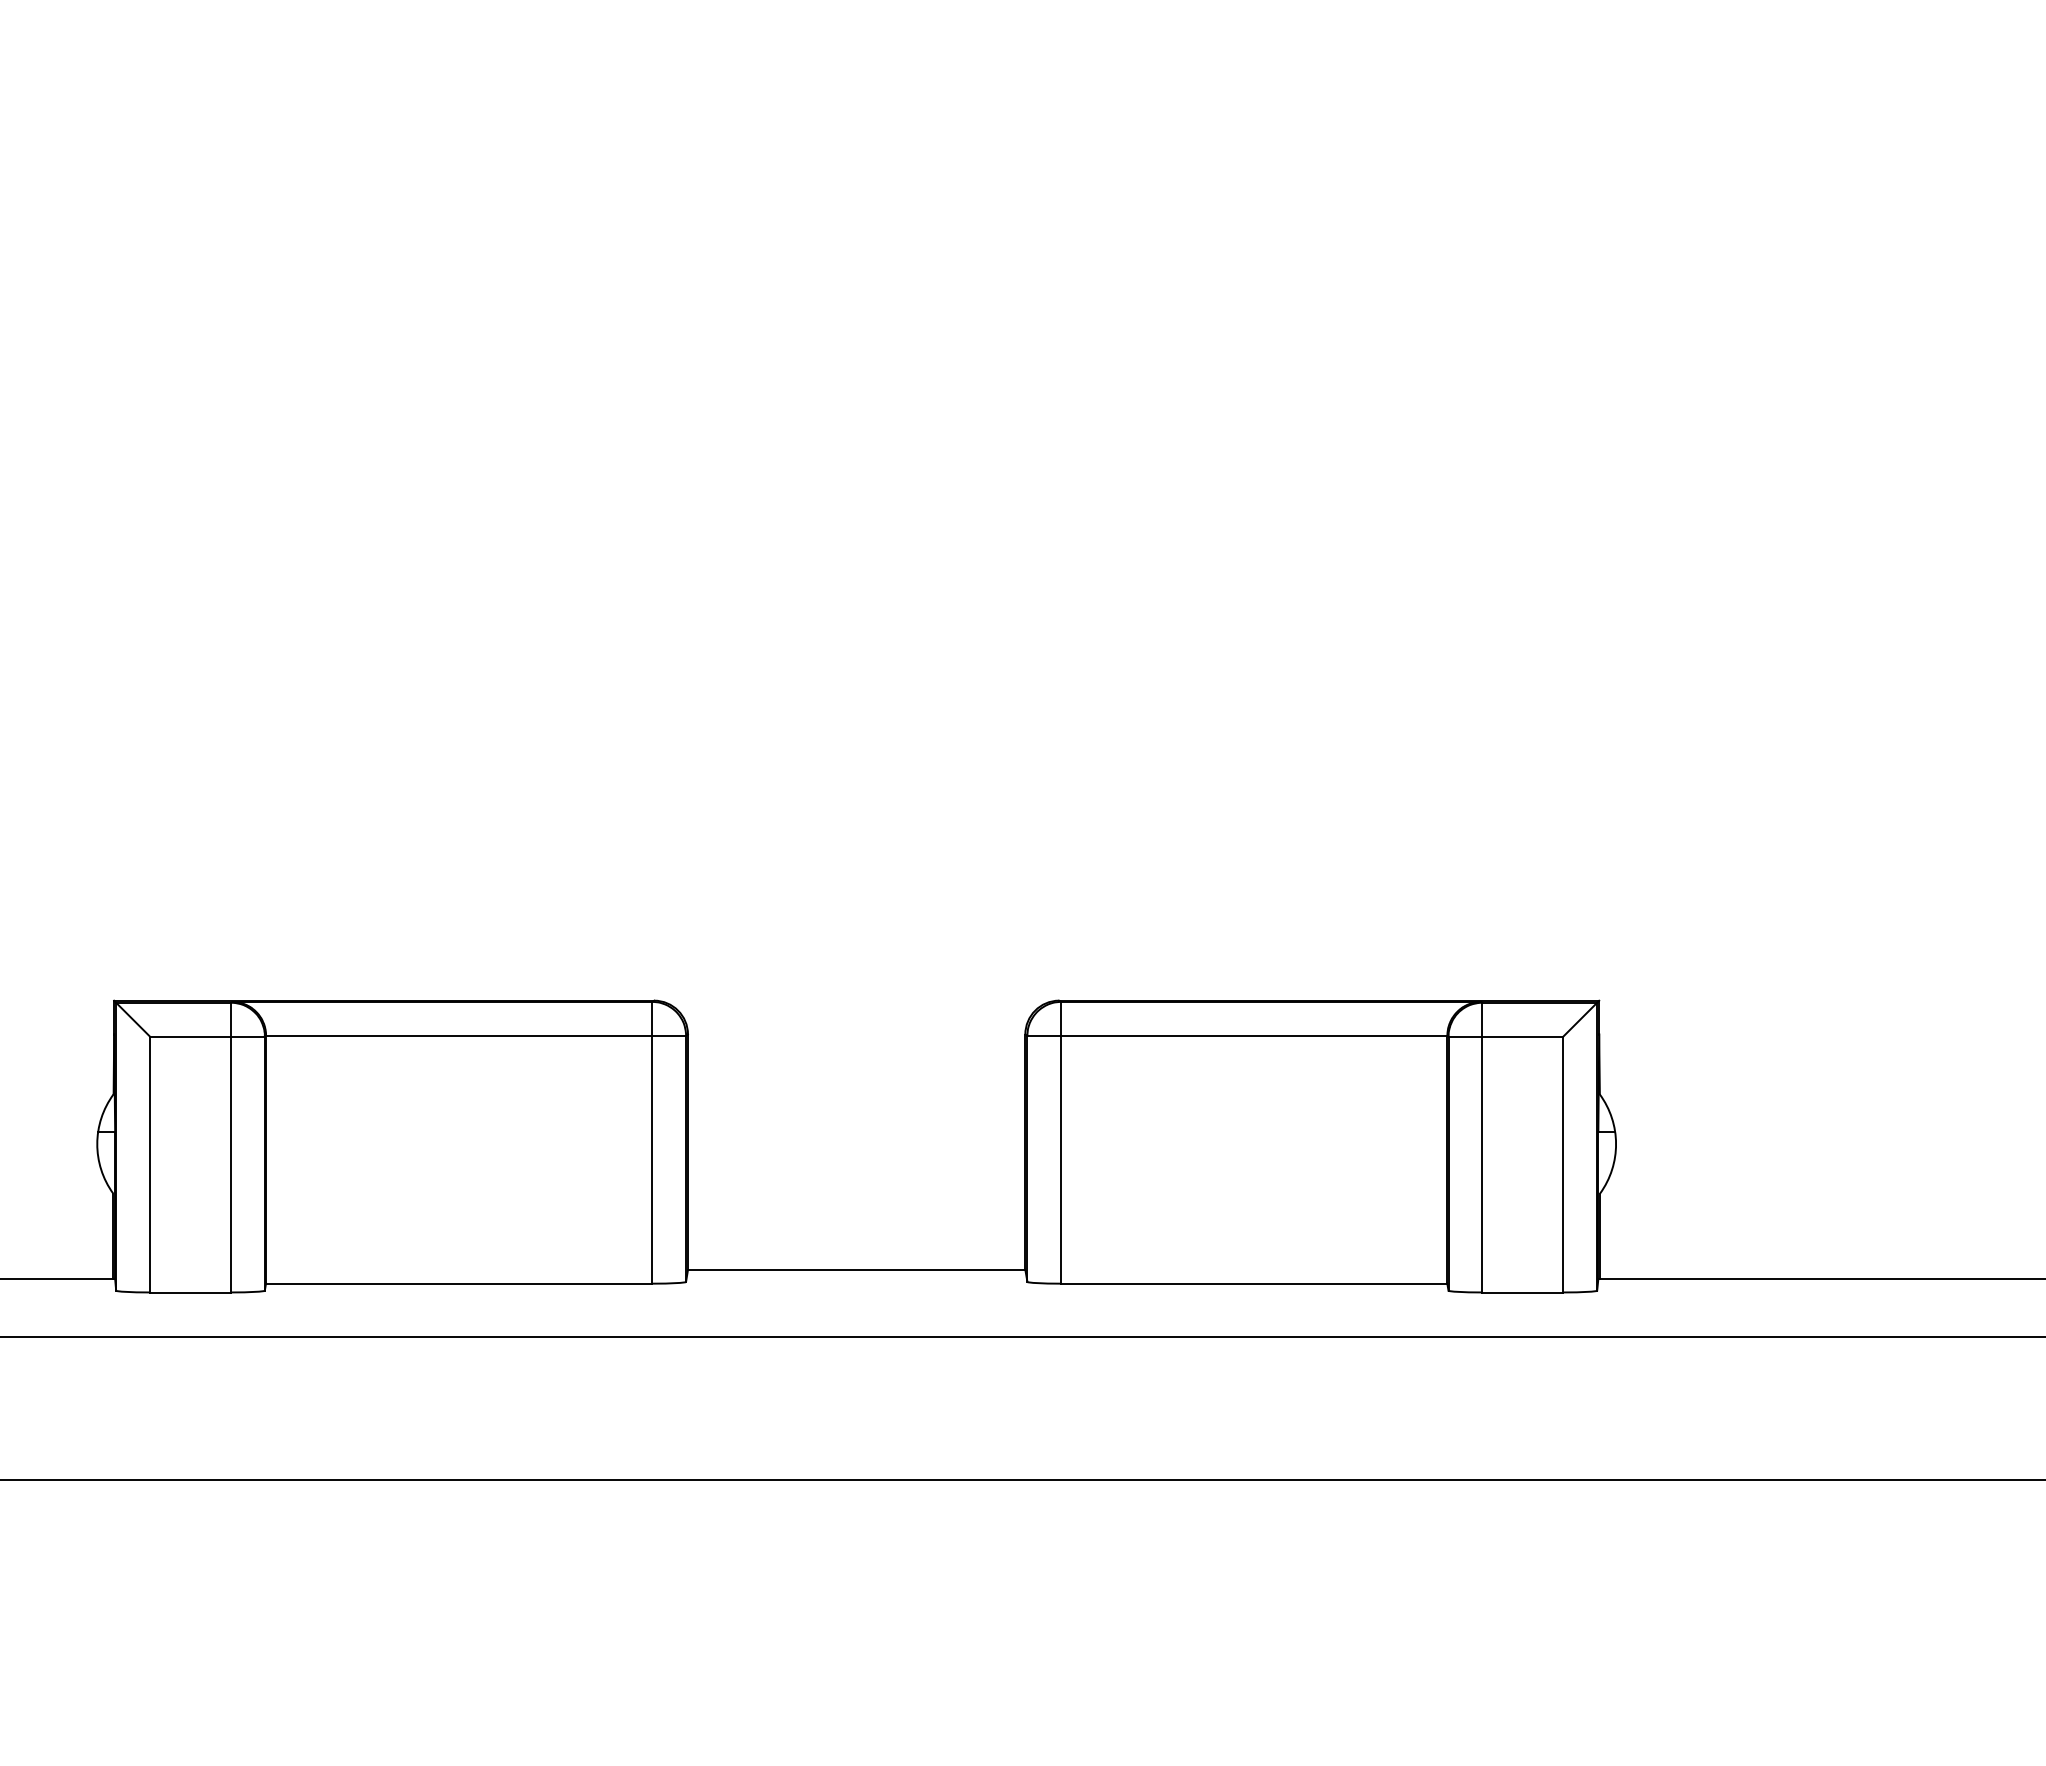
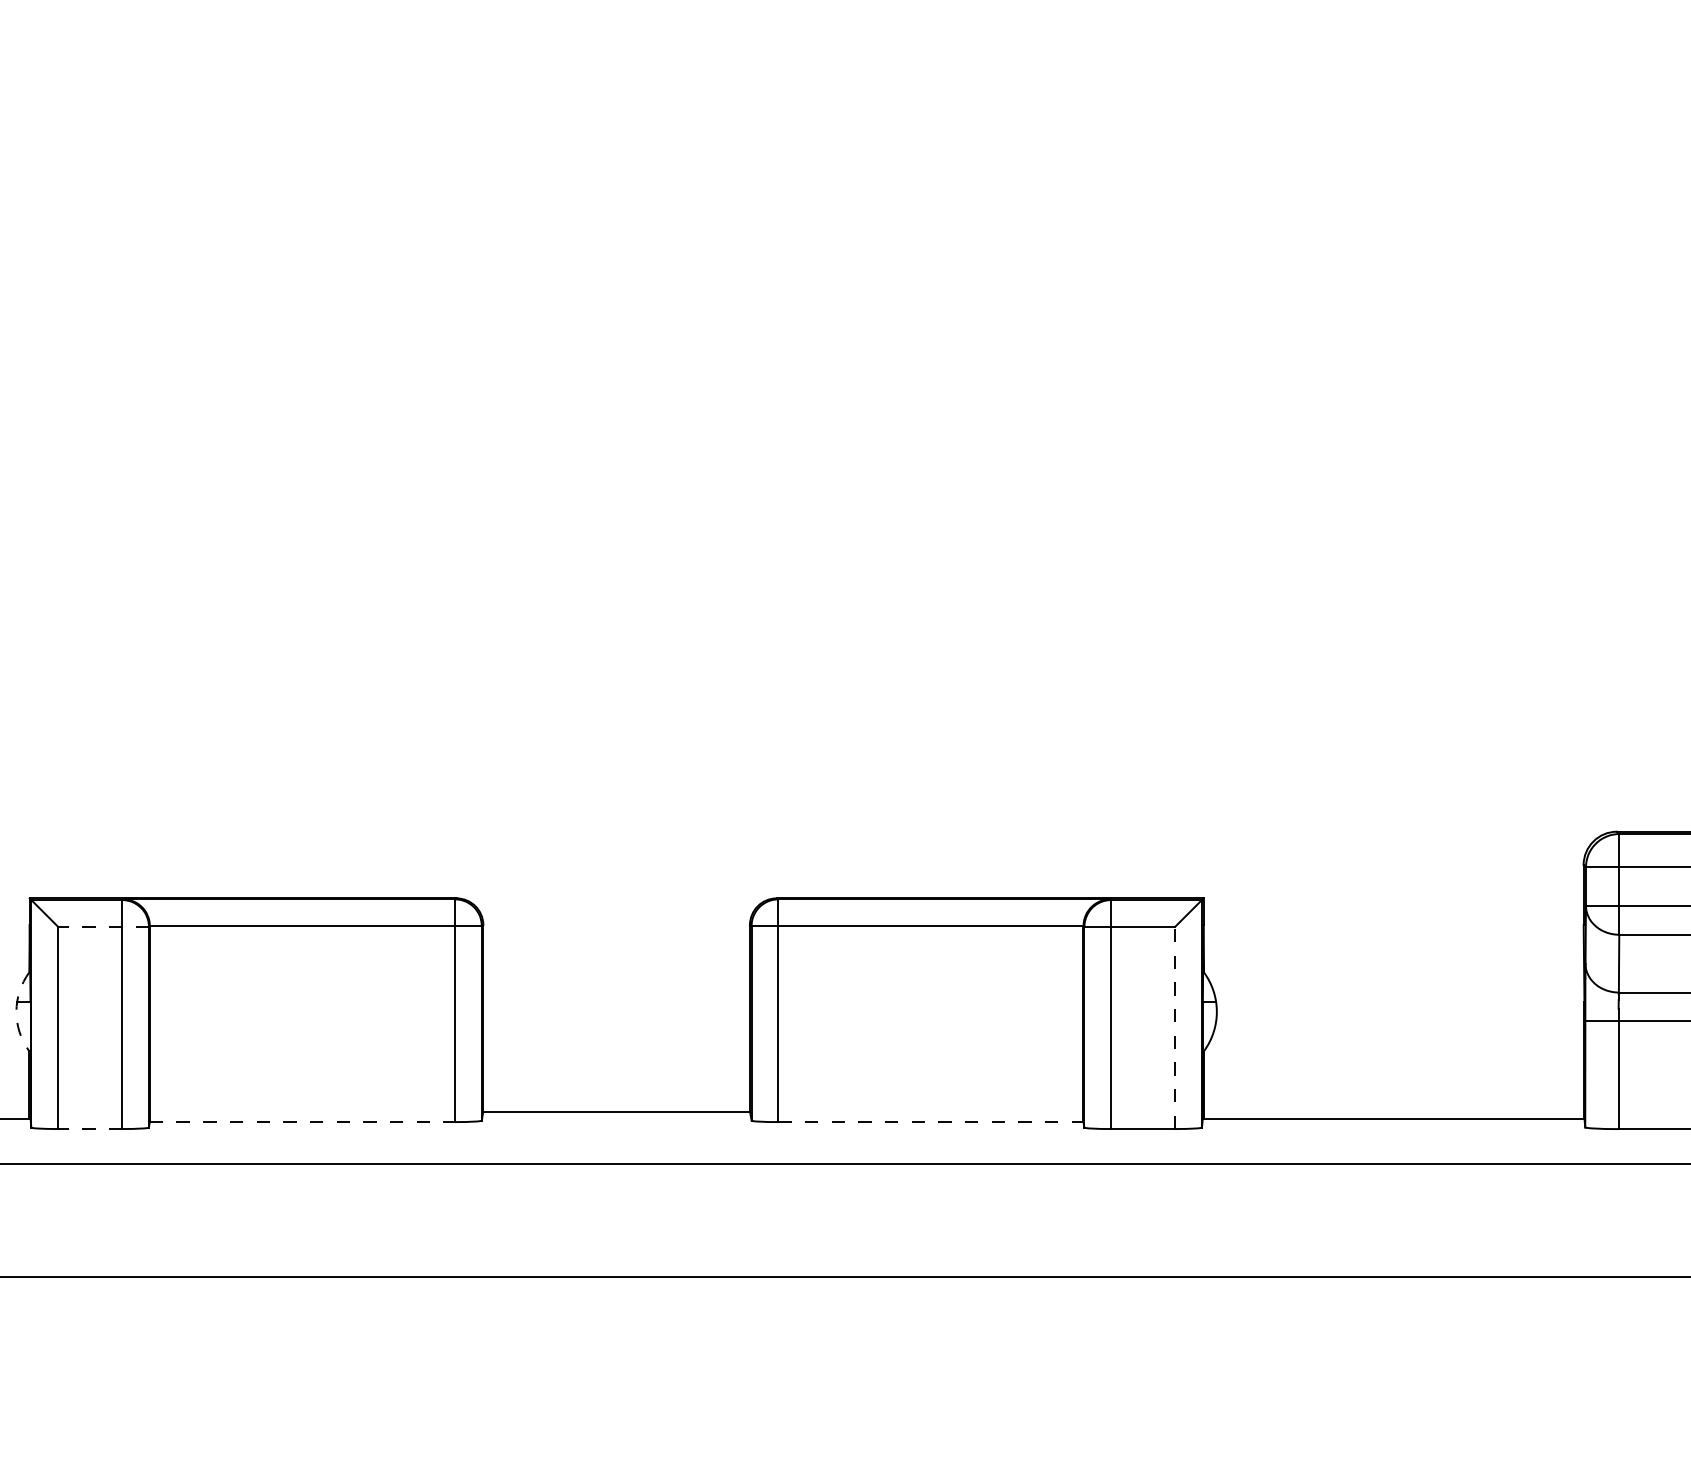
line: (206, 1036) -> (102, 926), solid -> dashed
arc: (97, 1143) -> (16, 1011), solid -> dashed
line: (1563, 1164) -> (1175, 1027), solid -> dashed
line: (459, 1284) -> (302, 1122), solid -> dashed
line: (1253, 1284) -> (930, 1122), solid -> dashed
line: (189, 1293) -> (89, 1129), solid -> dashed

